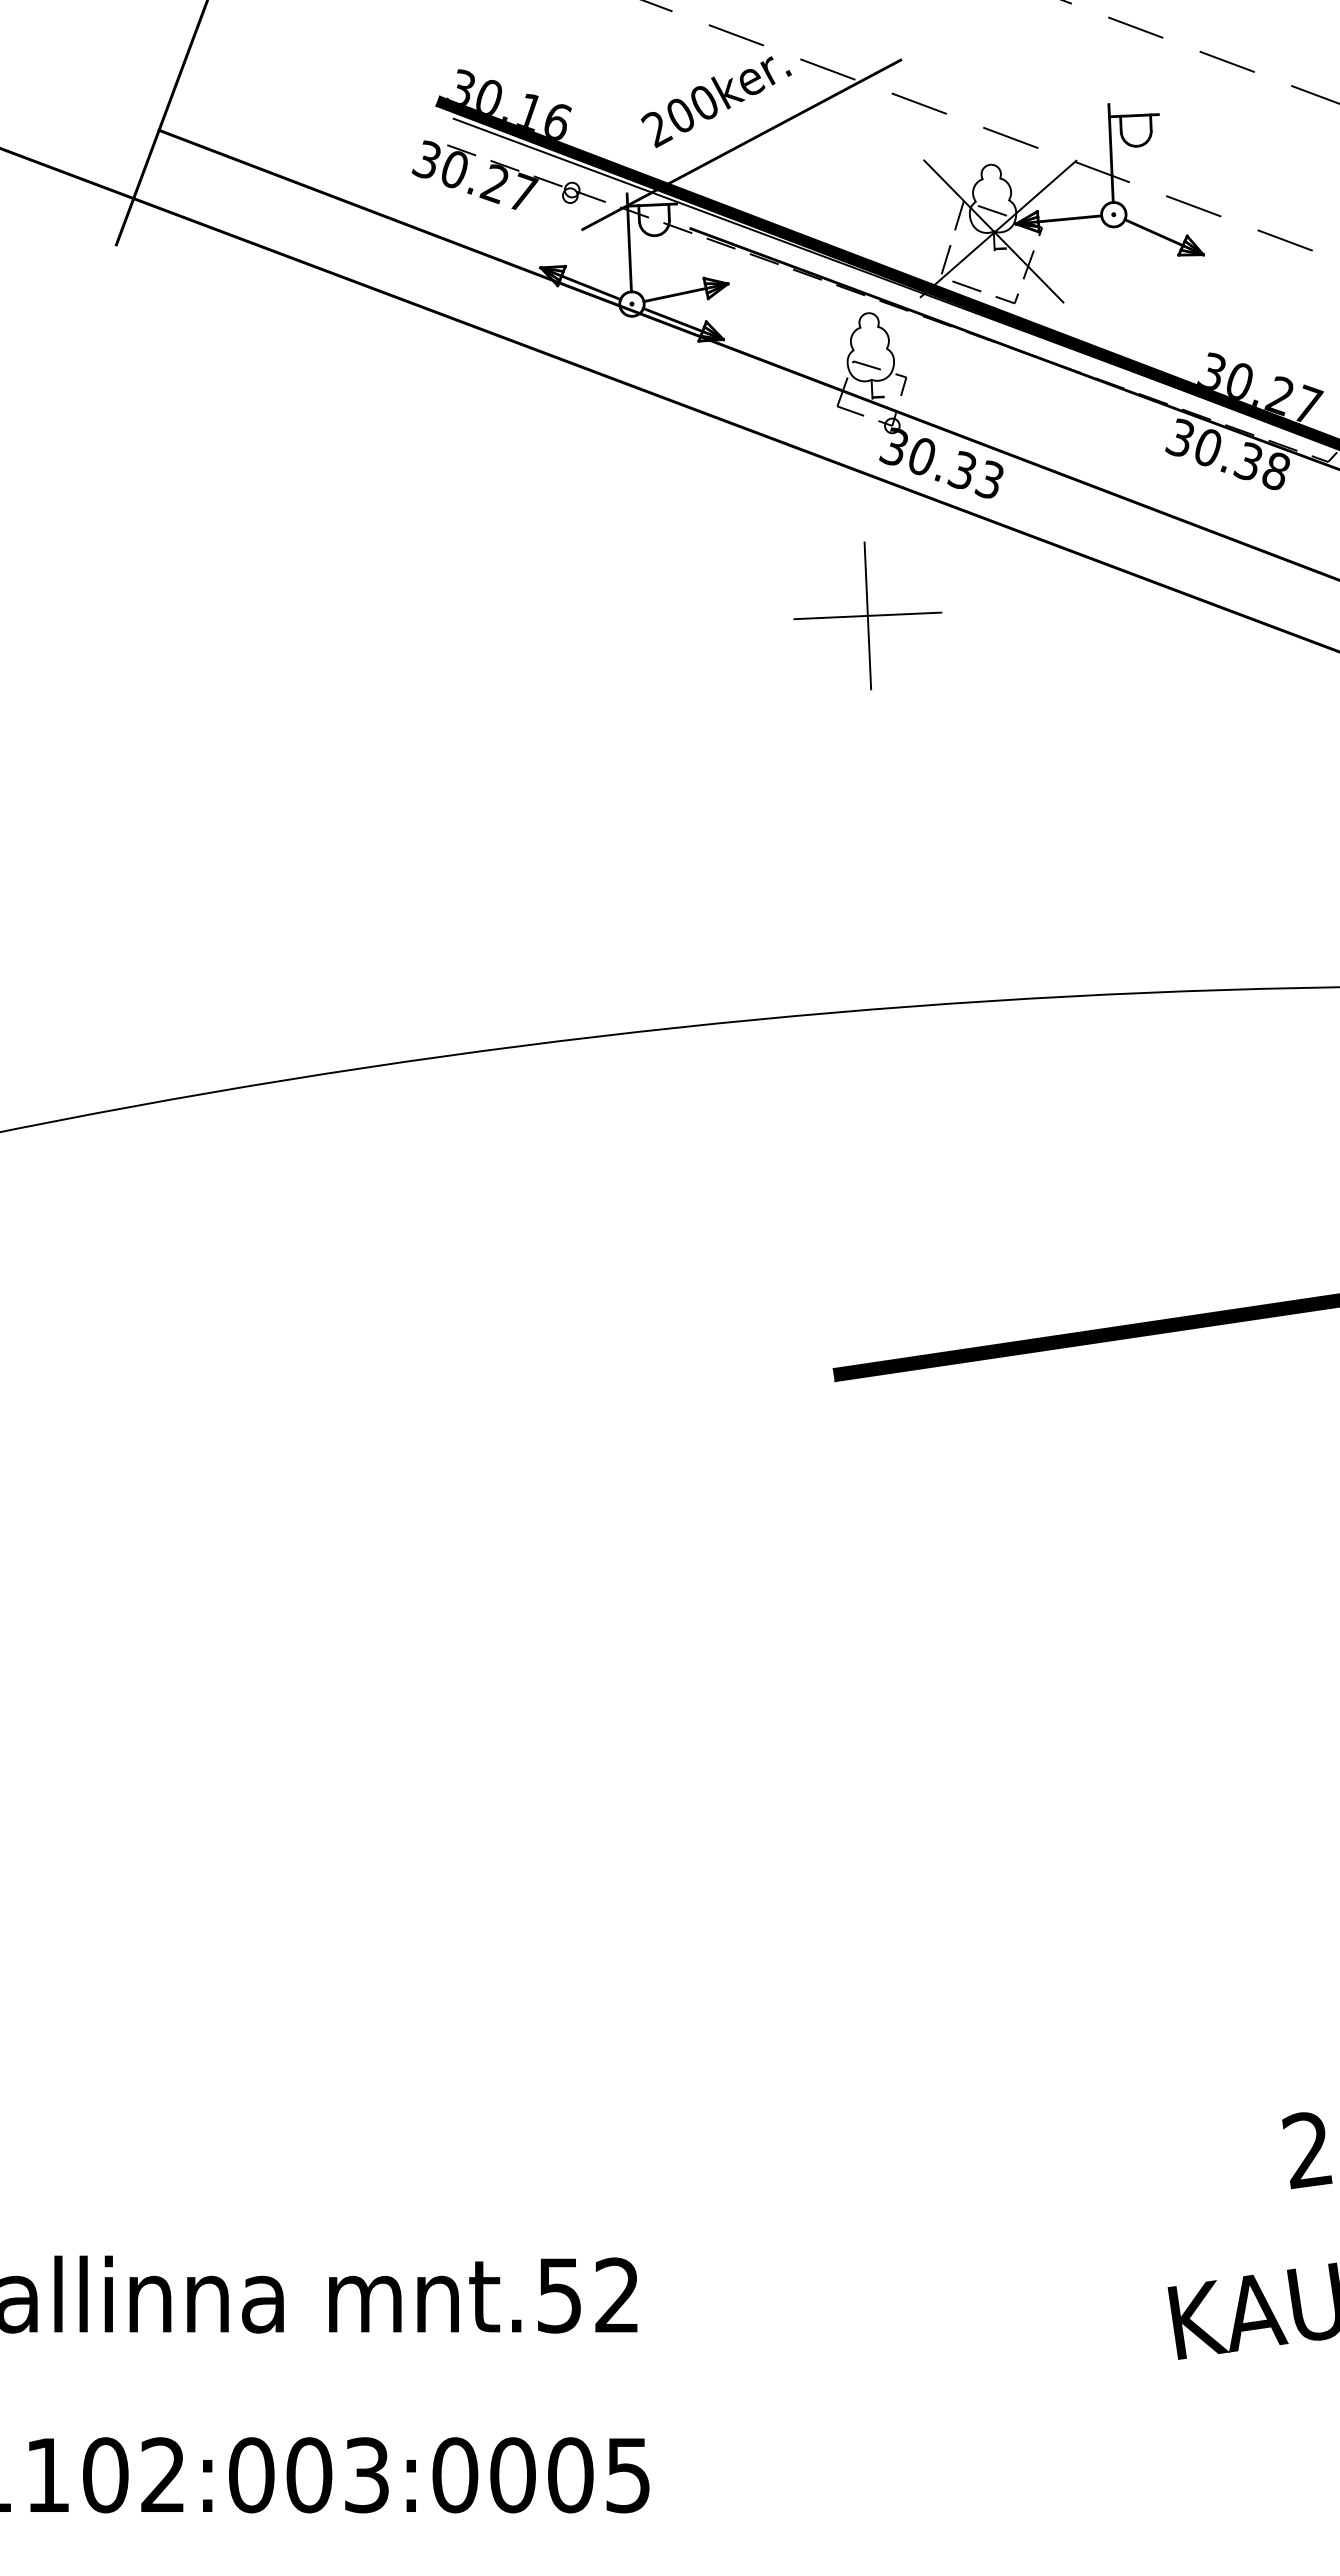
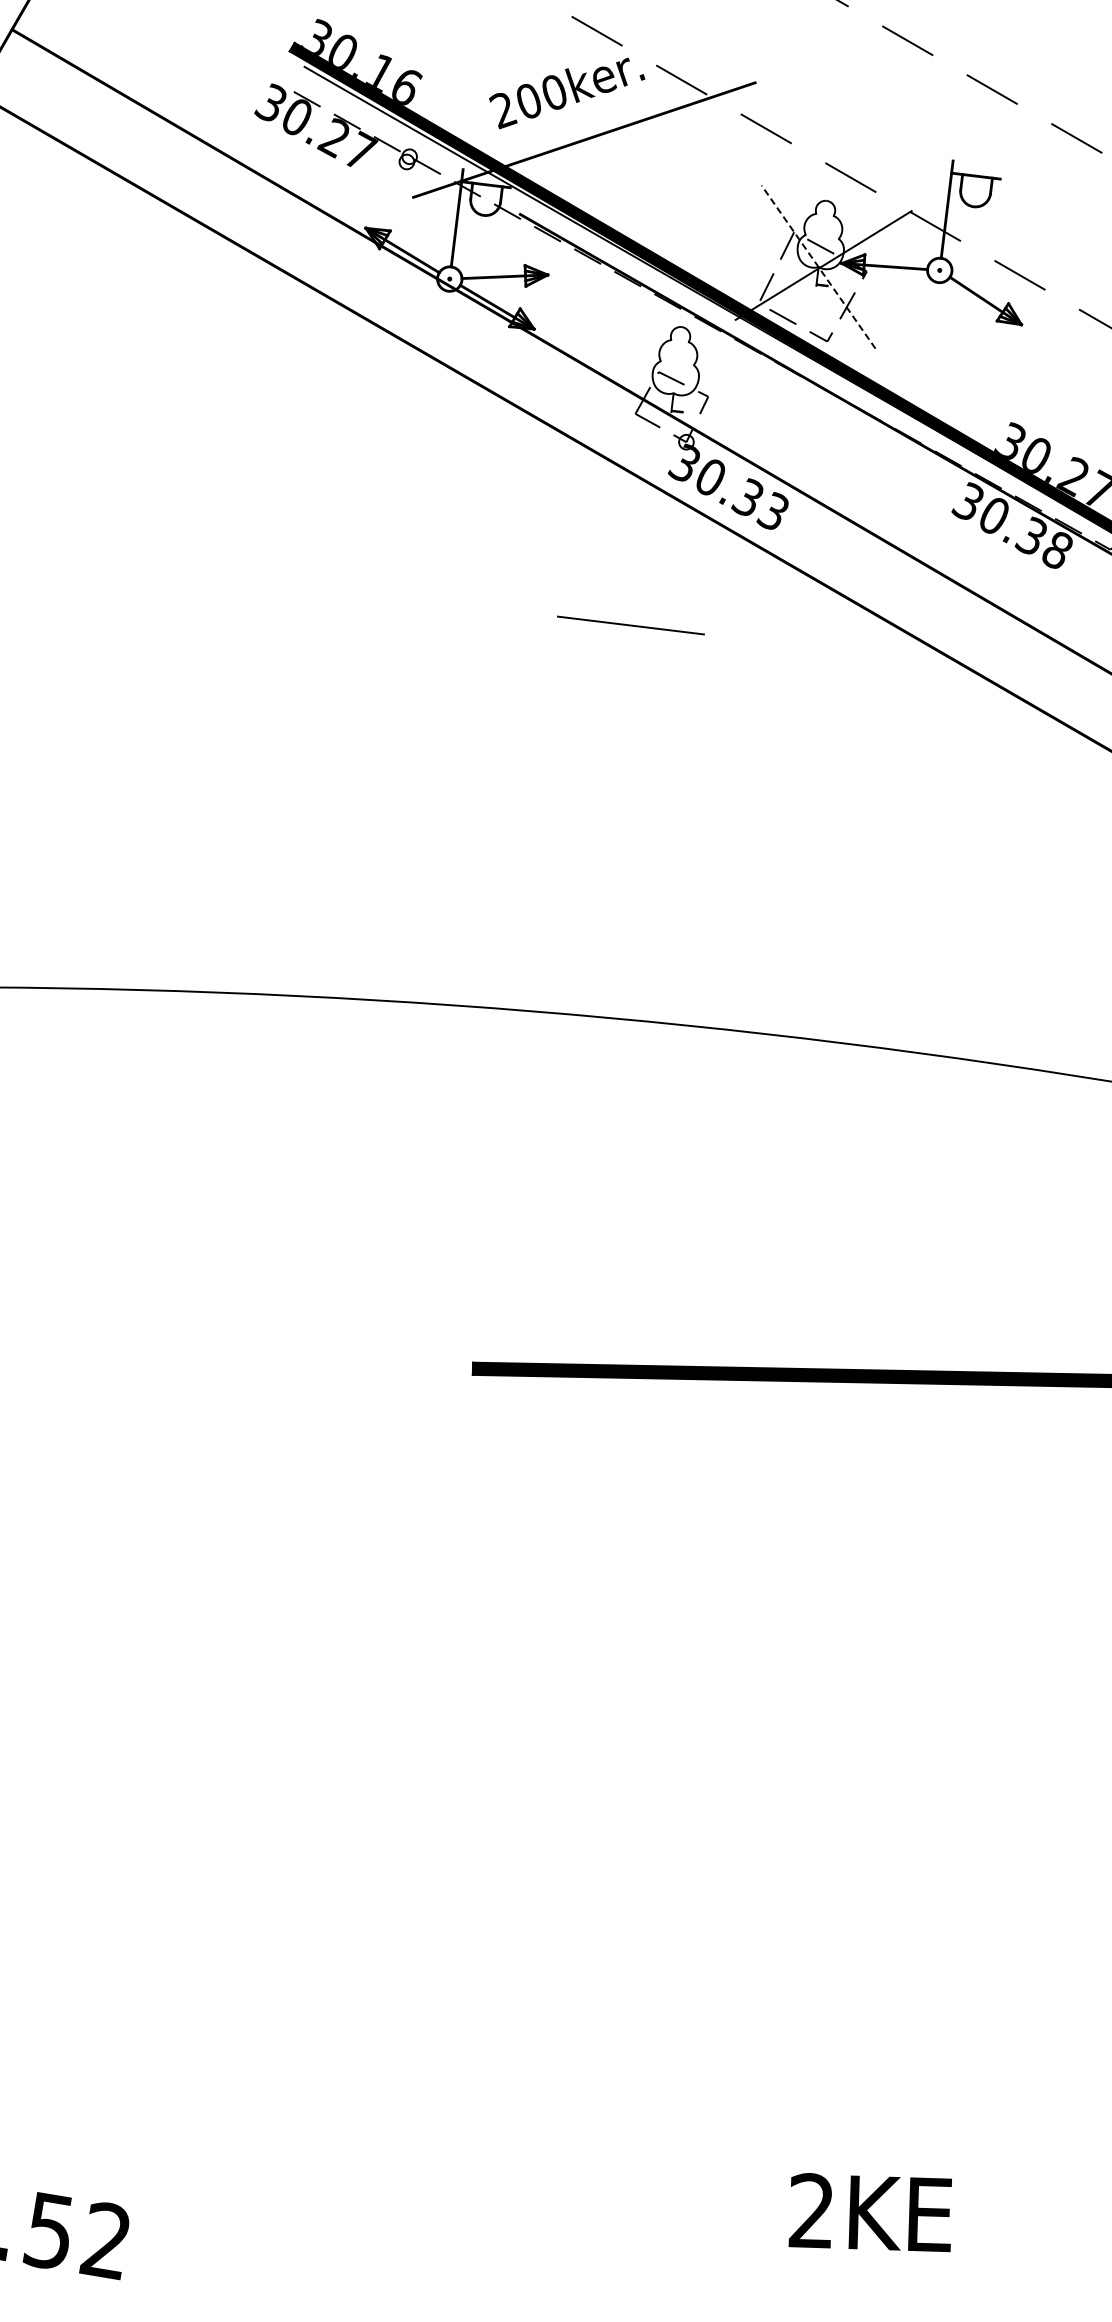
line: (993, 231) -> (818, 267), solid -> dashed
line: (867, 615) -> (630, 625), removed

